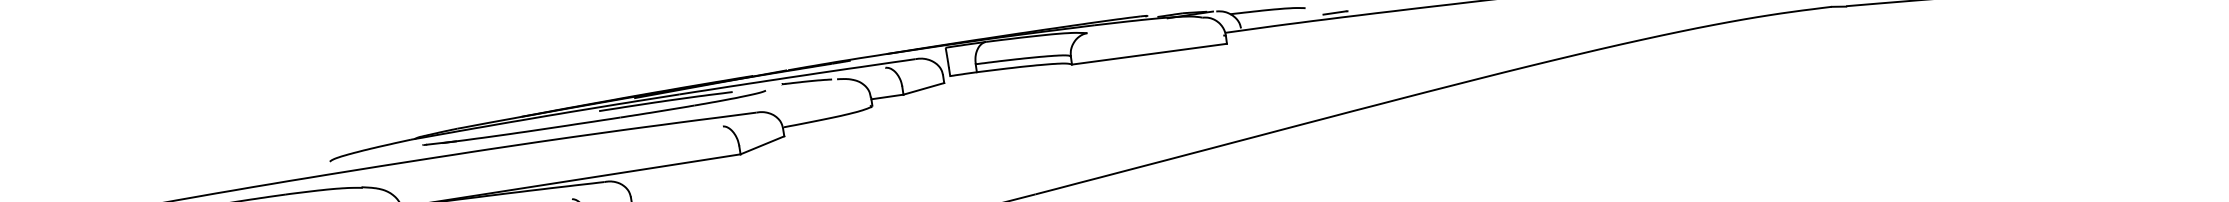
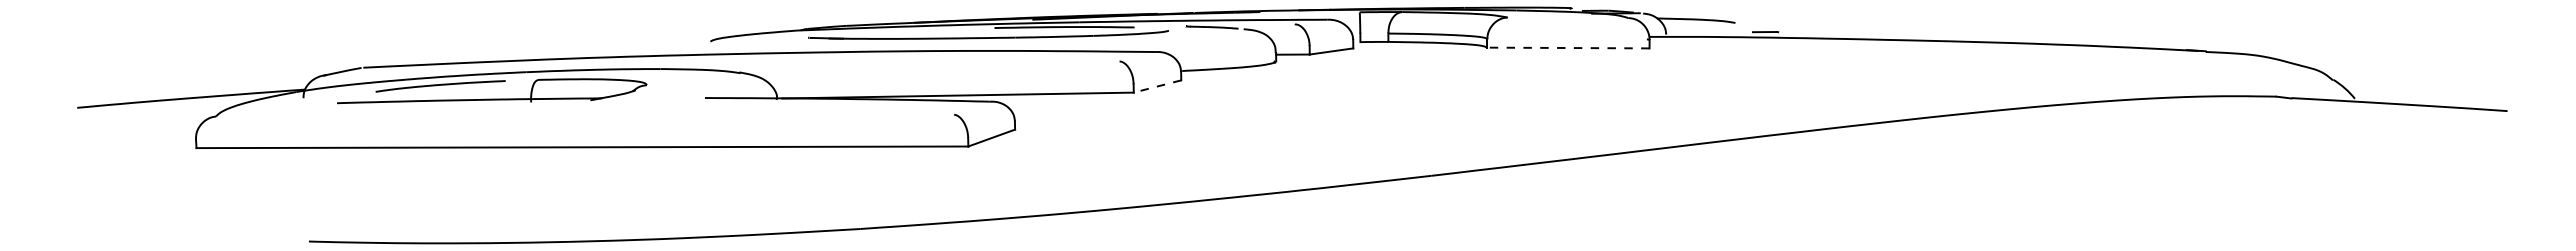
line: (1148, 54) -> (1567, 48), solid -> dashed
line: (762, 145) -> (1157, 86), solid -> dashed

